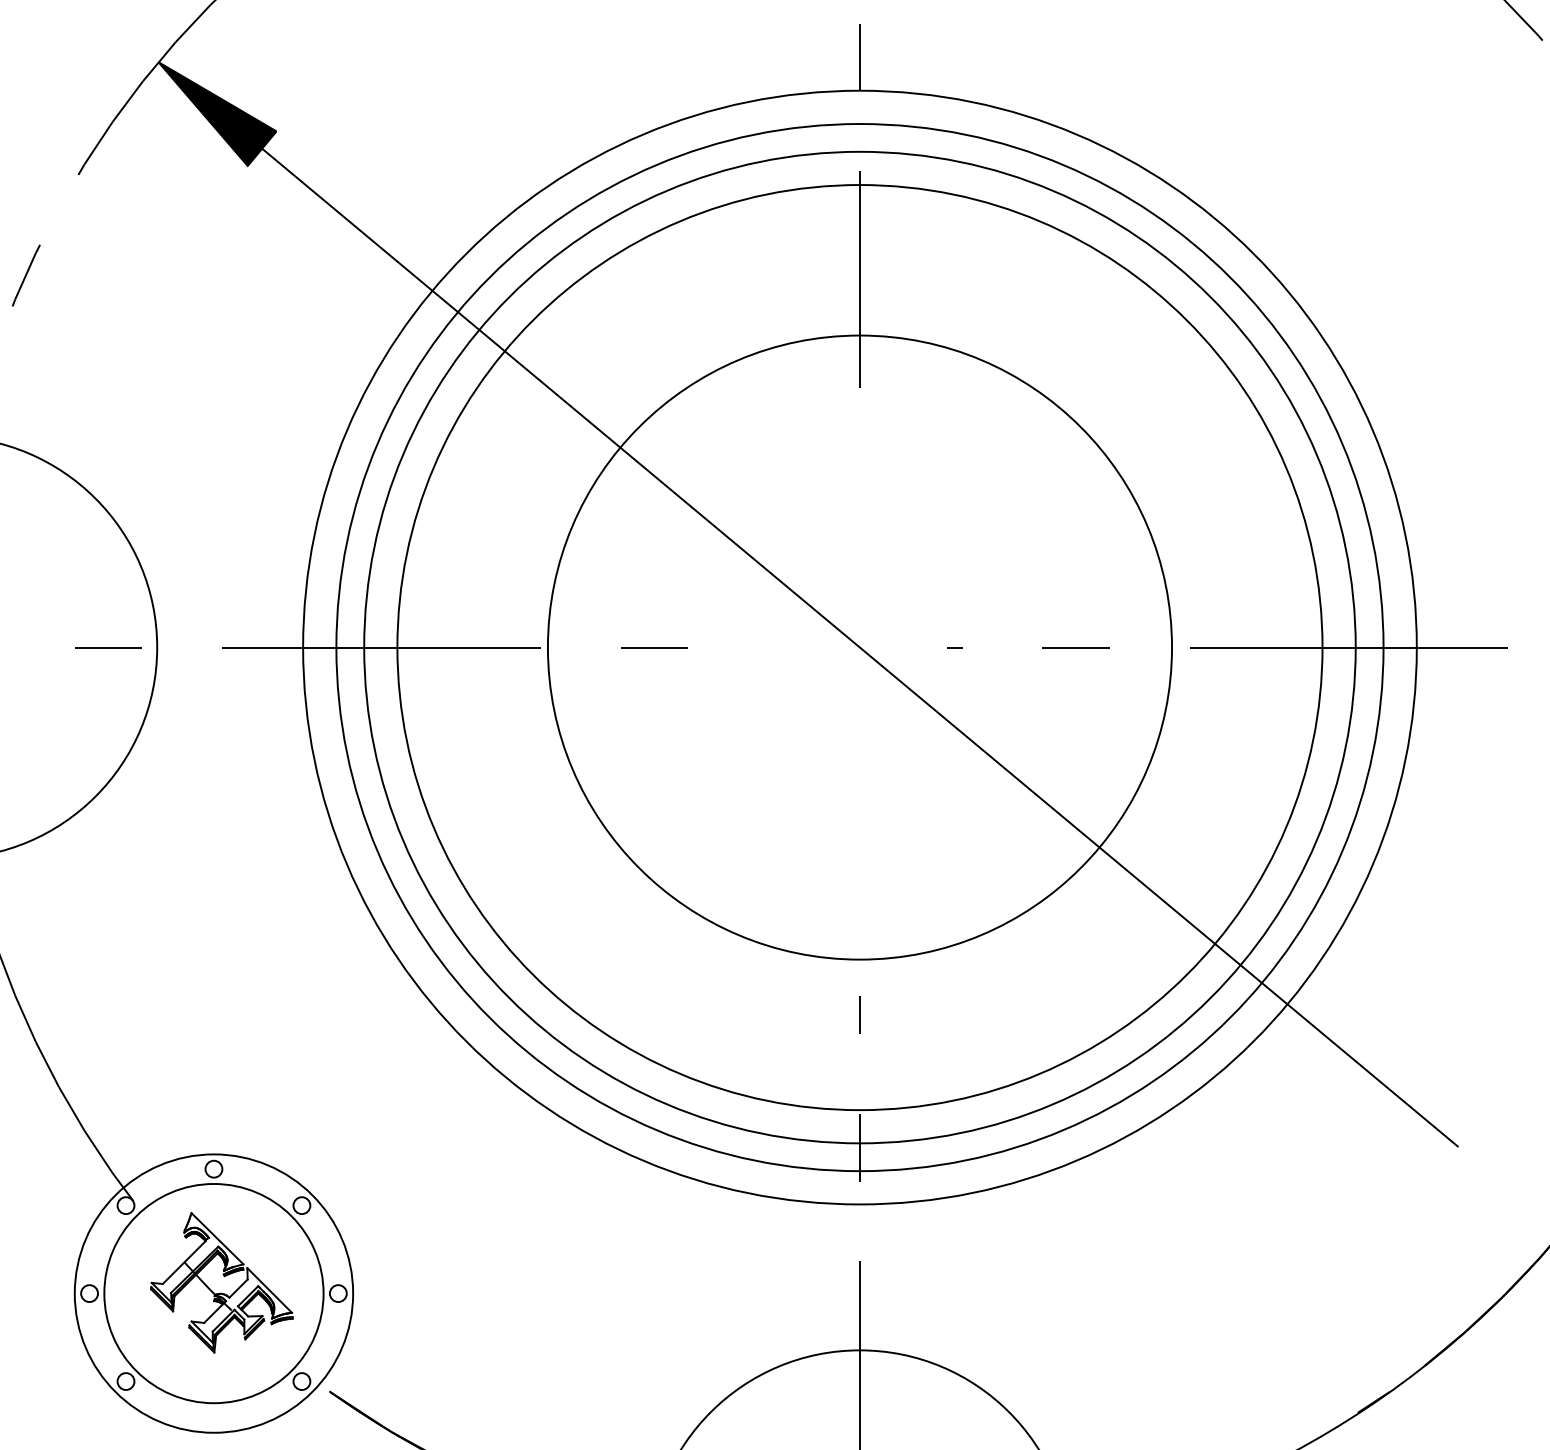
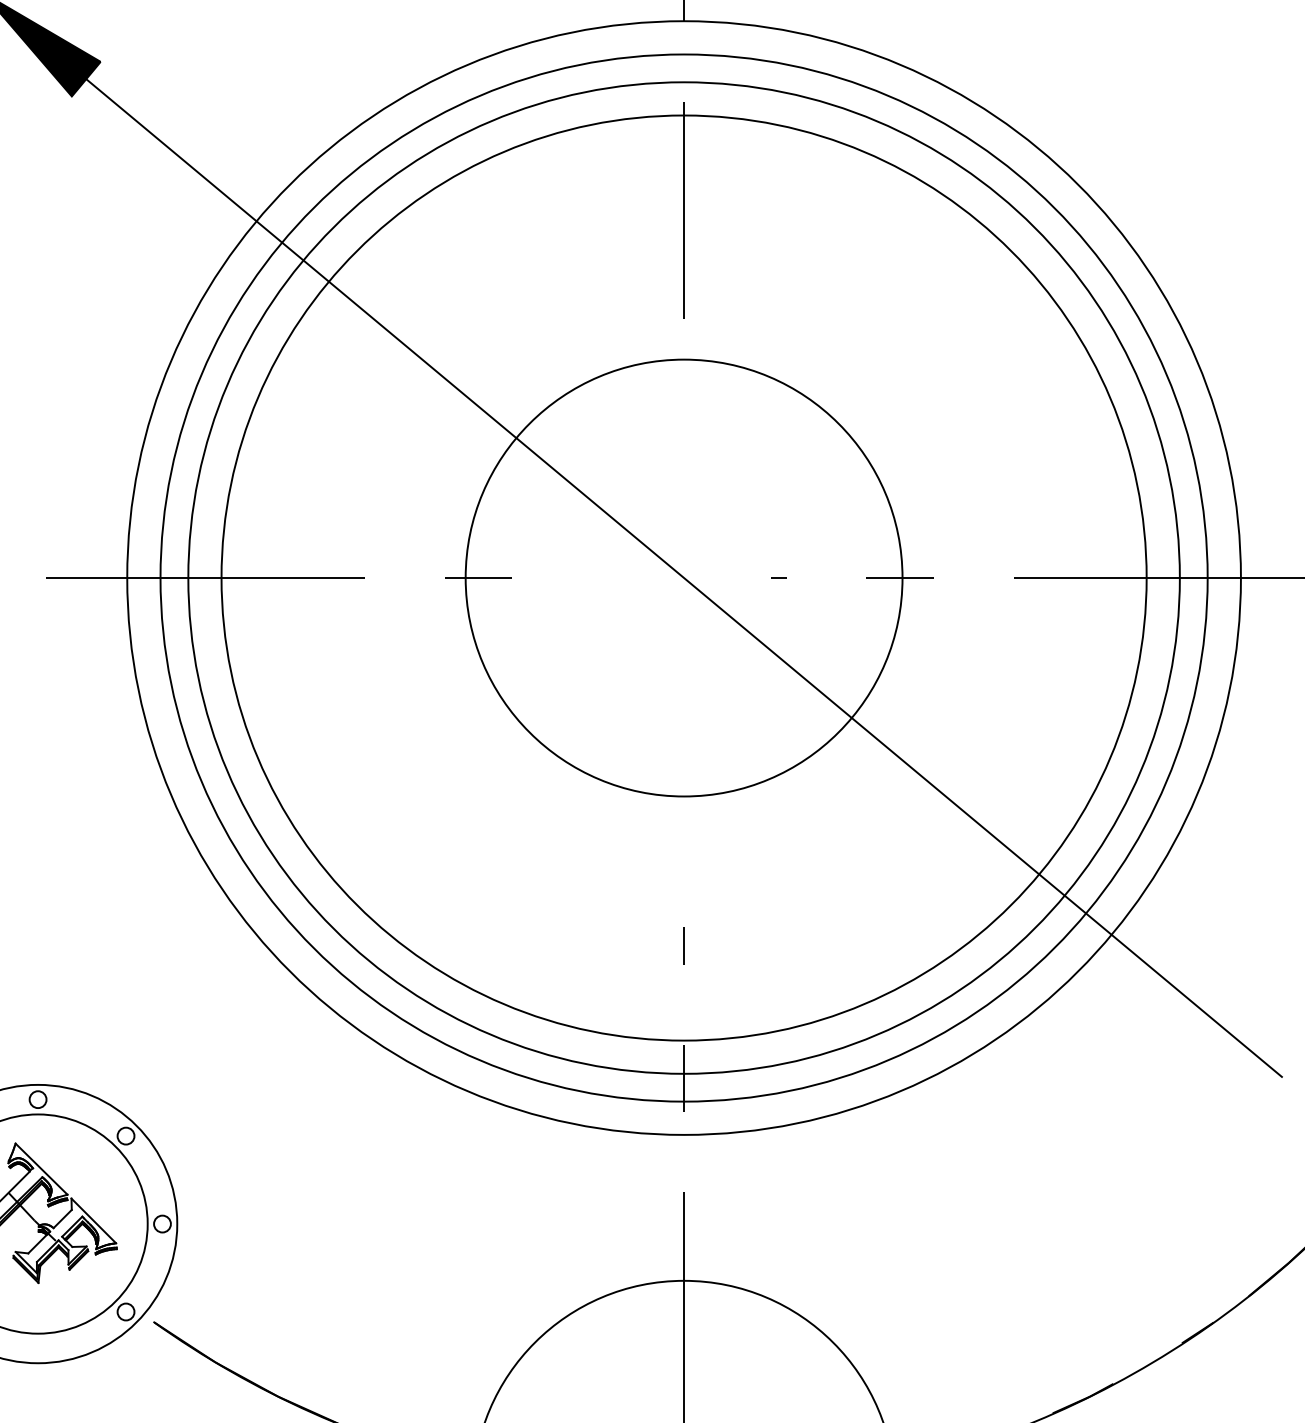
circle: (859, 647) -> (683, 577), size x0.7

